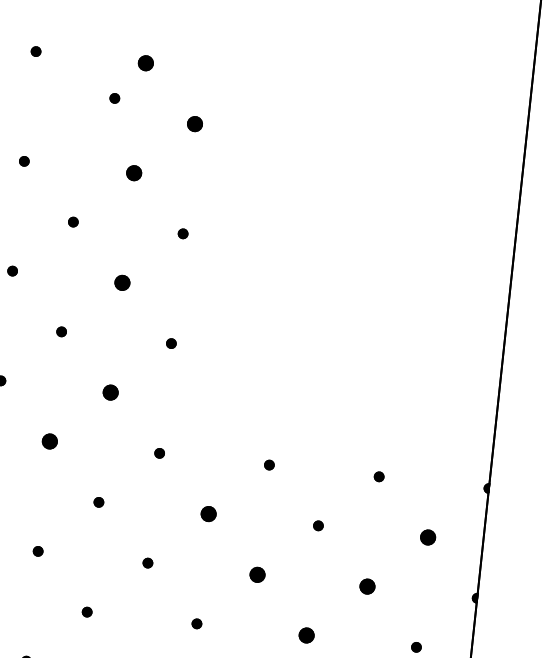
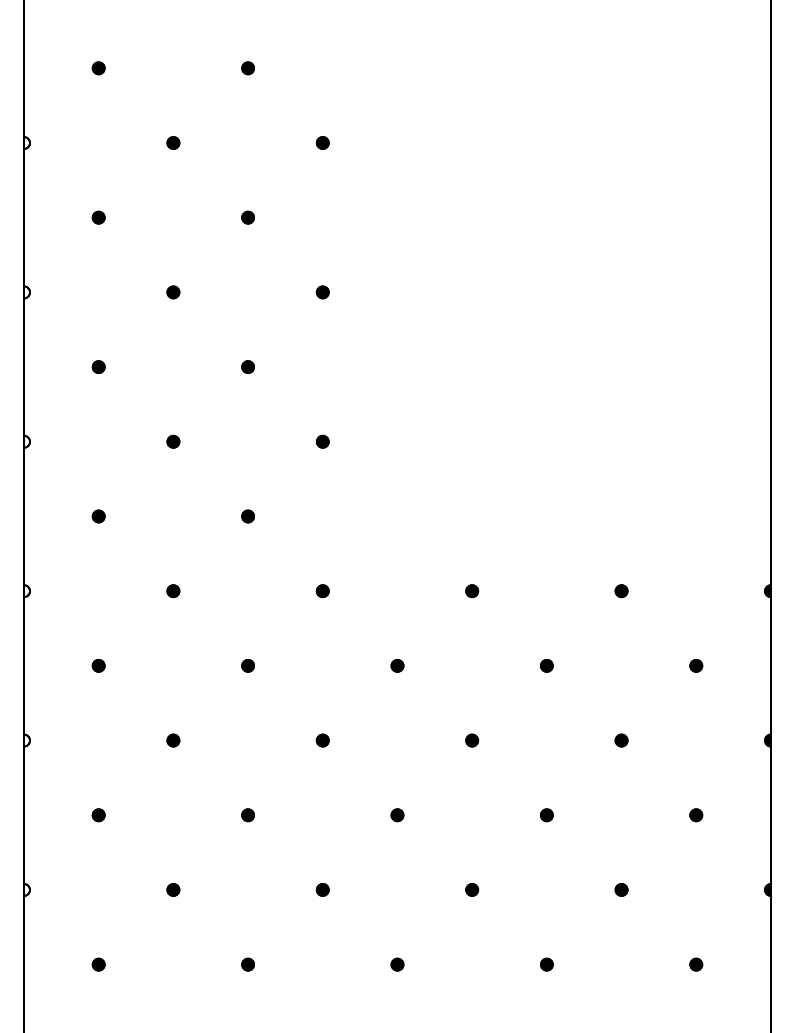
part: (145, 63) -> (247, 68), size x0.62
part: (114, 98) -> (173, 142), moved
part: (194, 123) -> (322, 142), size x0.62
part: (133, 172) -> (247, 217), size x0.62
part: (121, 282) -> (247, 366), size x0.62
part: (110, 392) -> (247, 516), size x0.62
part: (49, 441) -> (173, 591), size x0.62
part: (208, 513) -> (397, 665), size x0.62
part: (428, 537) -> (696, 665), size x0.62
part: (257, 574) -> (472, 740), size x0.62
part: (367, 586) -> (621, 740), size x0.62
part: (306, 635) -> (546, 815), size x0.62

